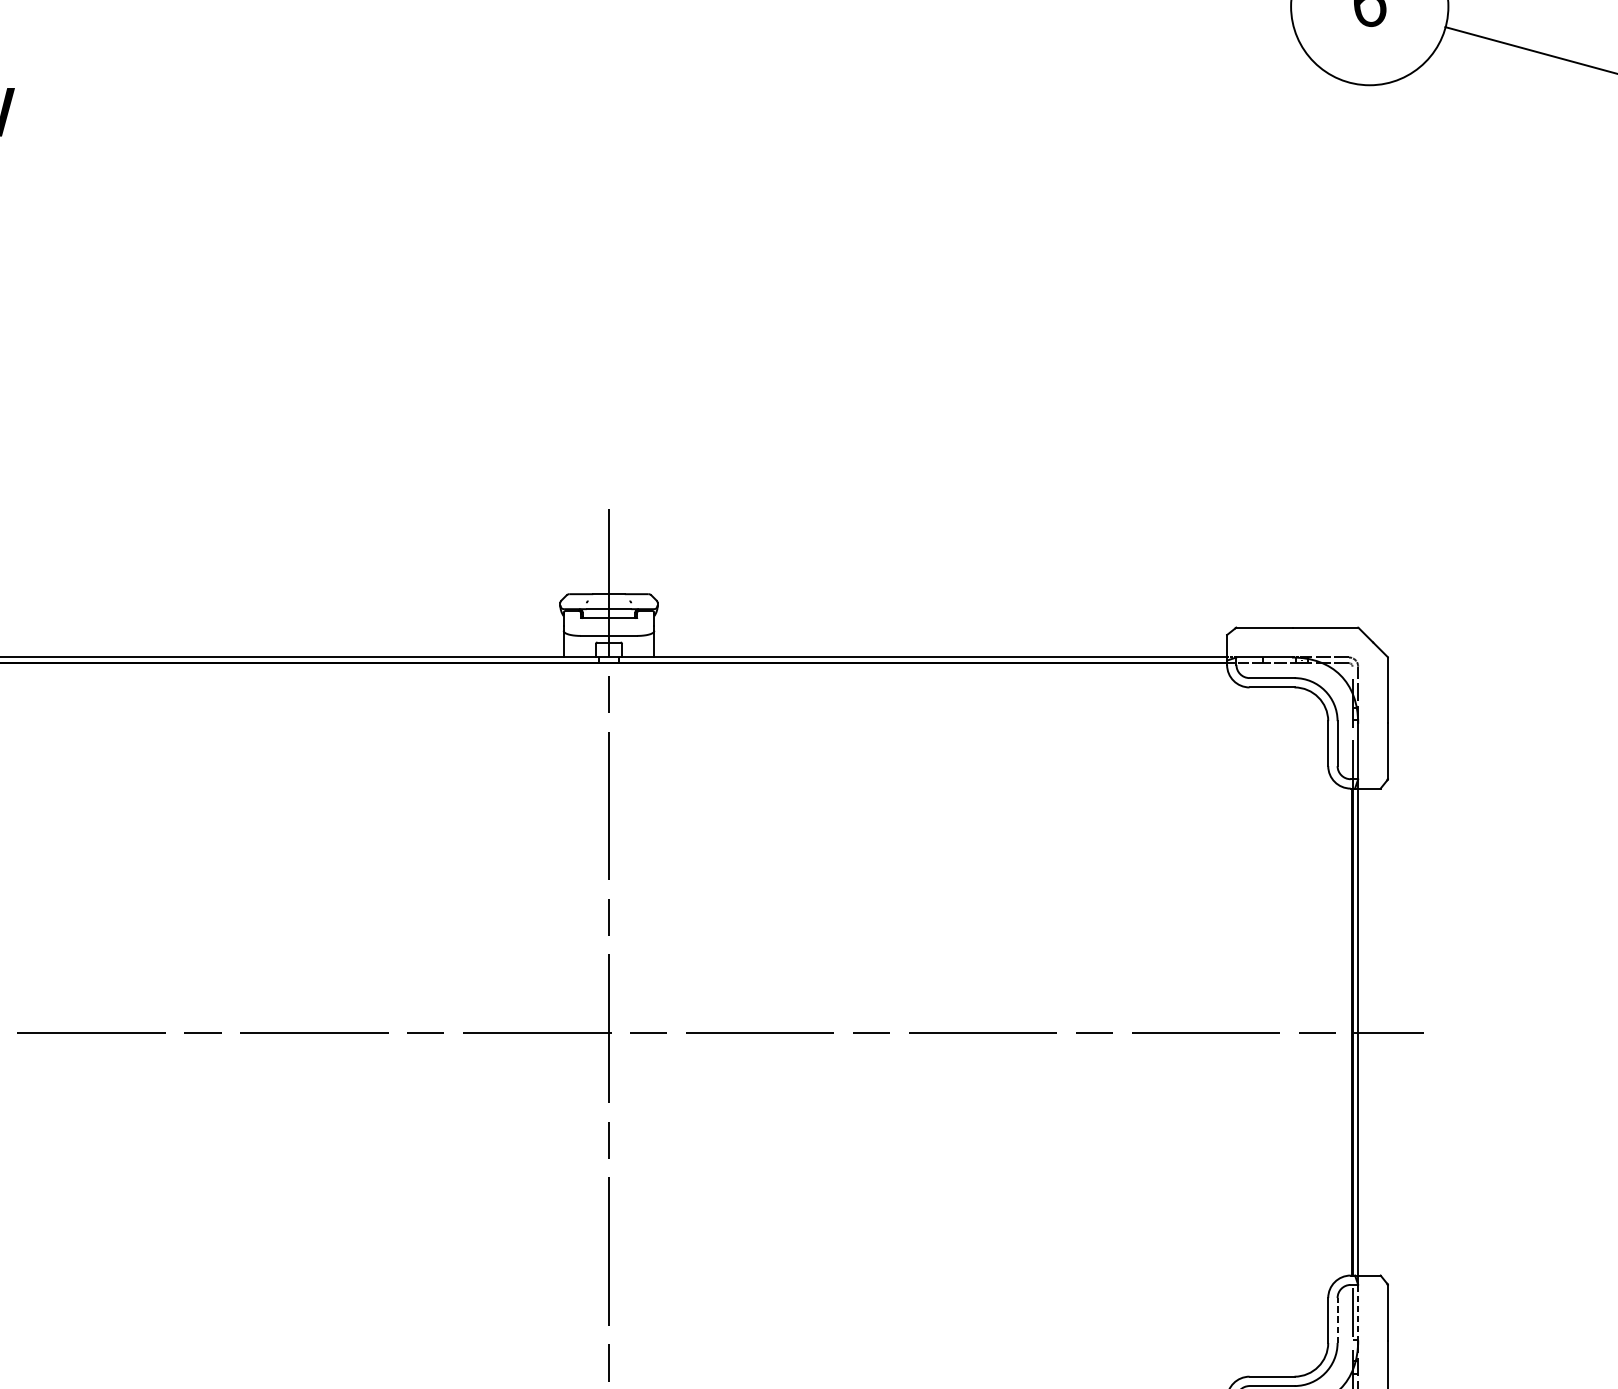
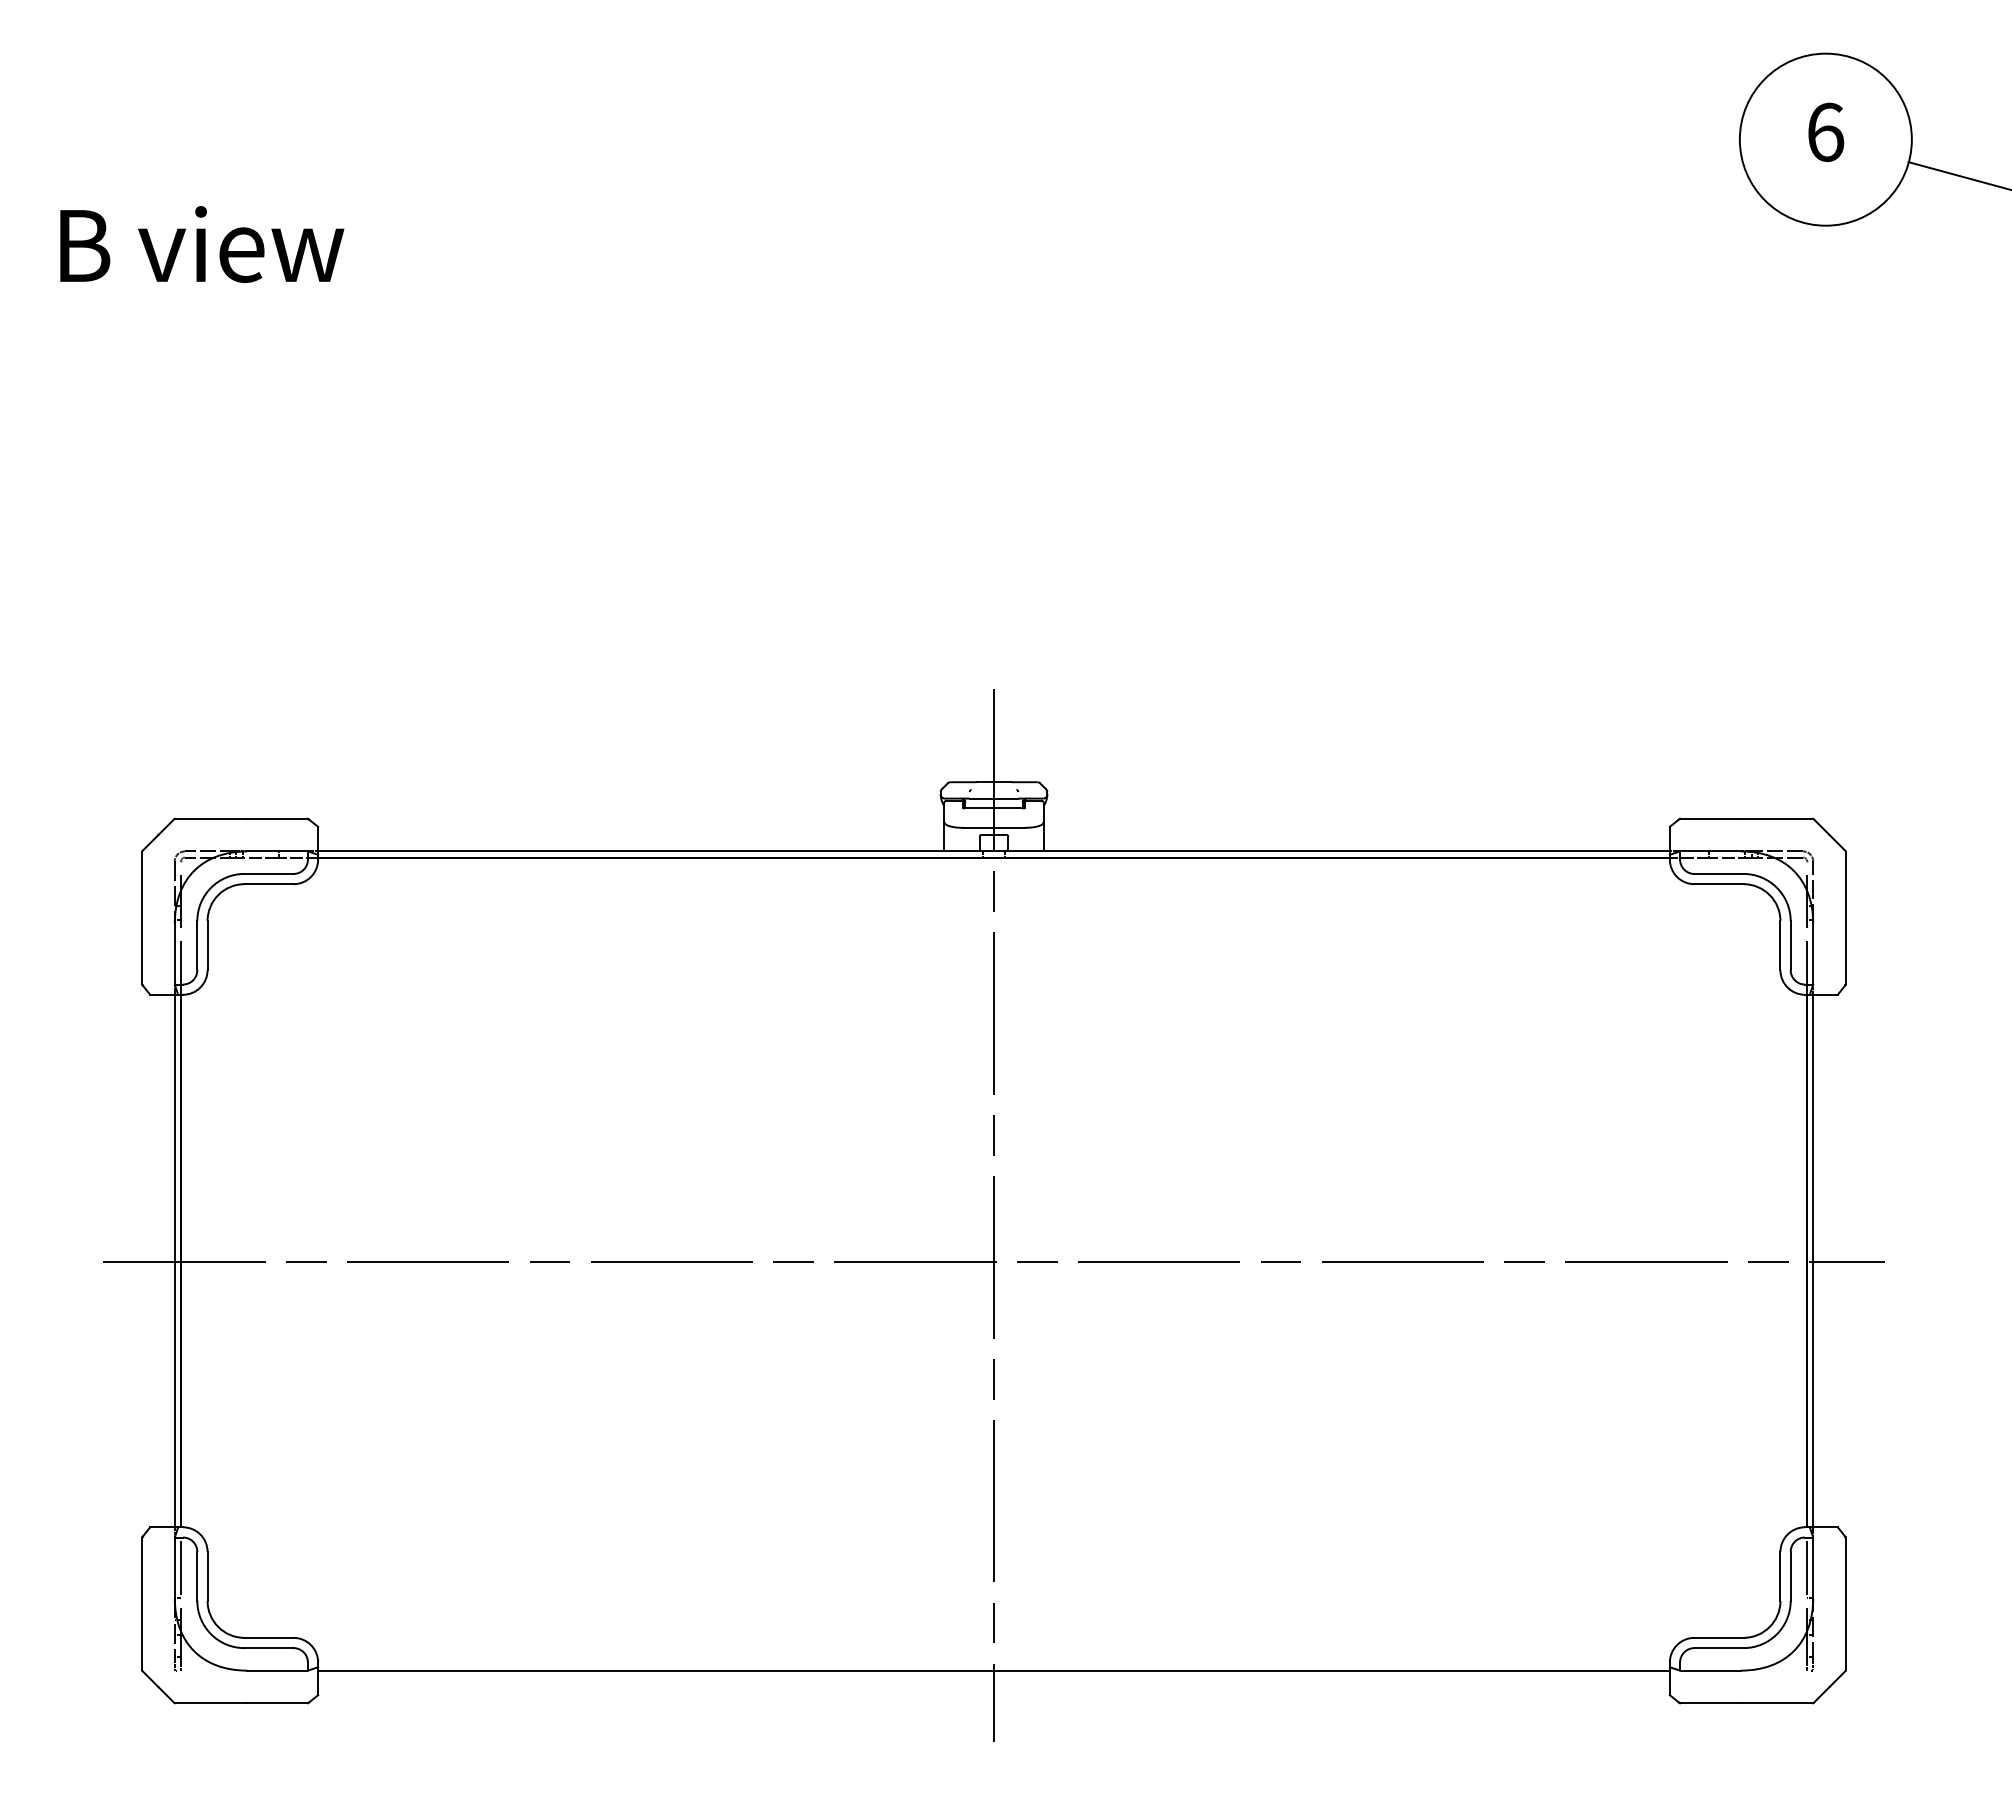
line: (1358, 1313) -> (1813, 1568), dashed -> solid
line: (1337, 1320) -> (1790, 1576), dashed -> solid

